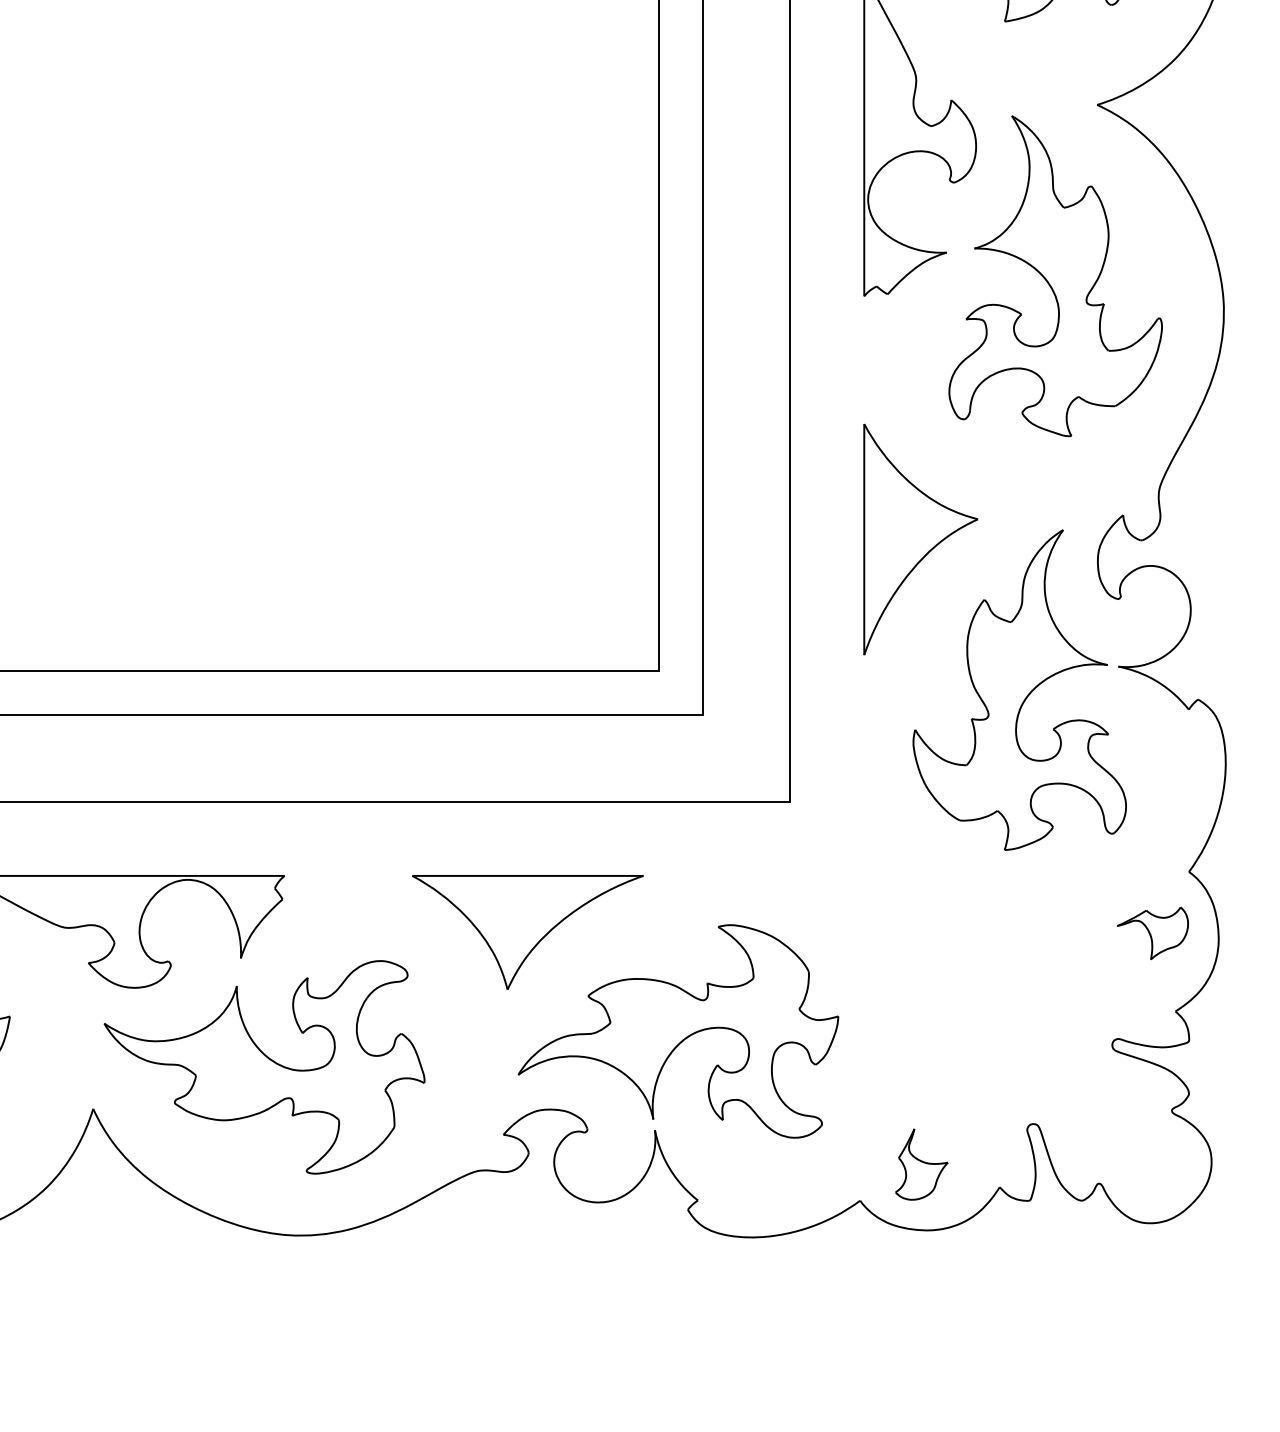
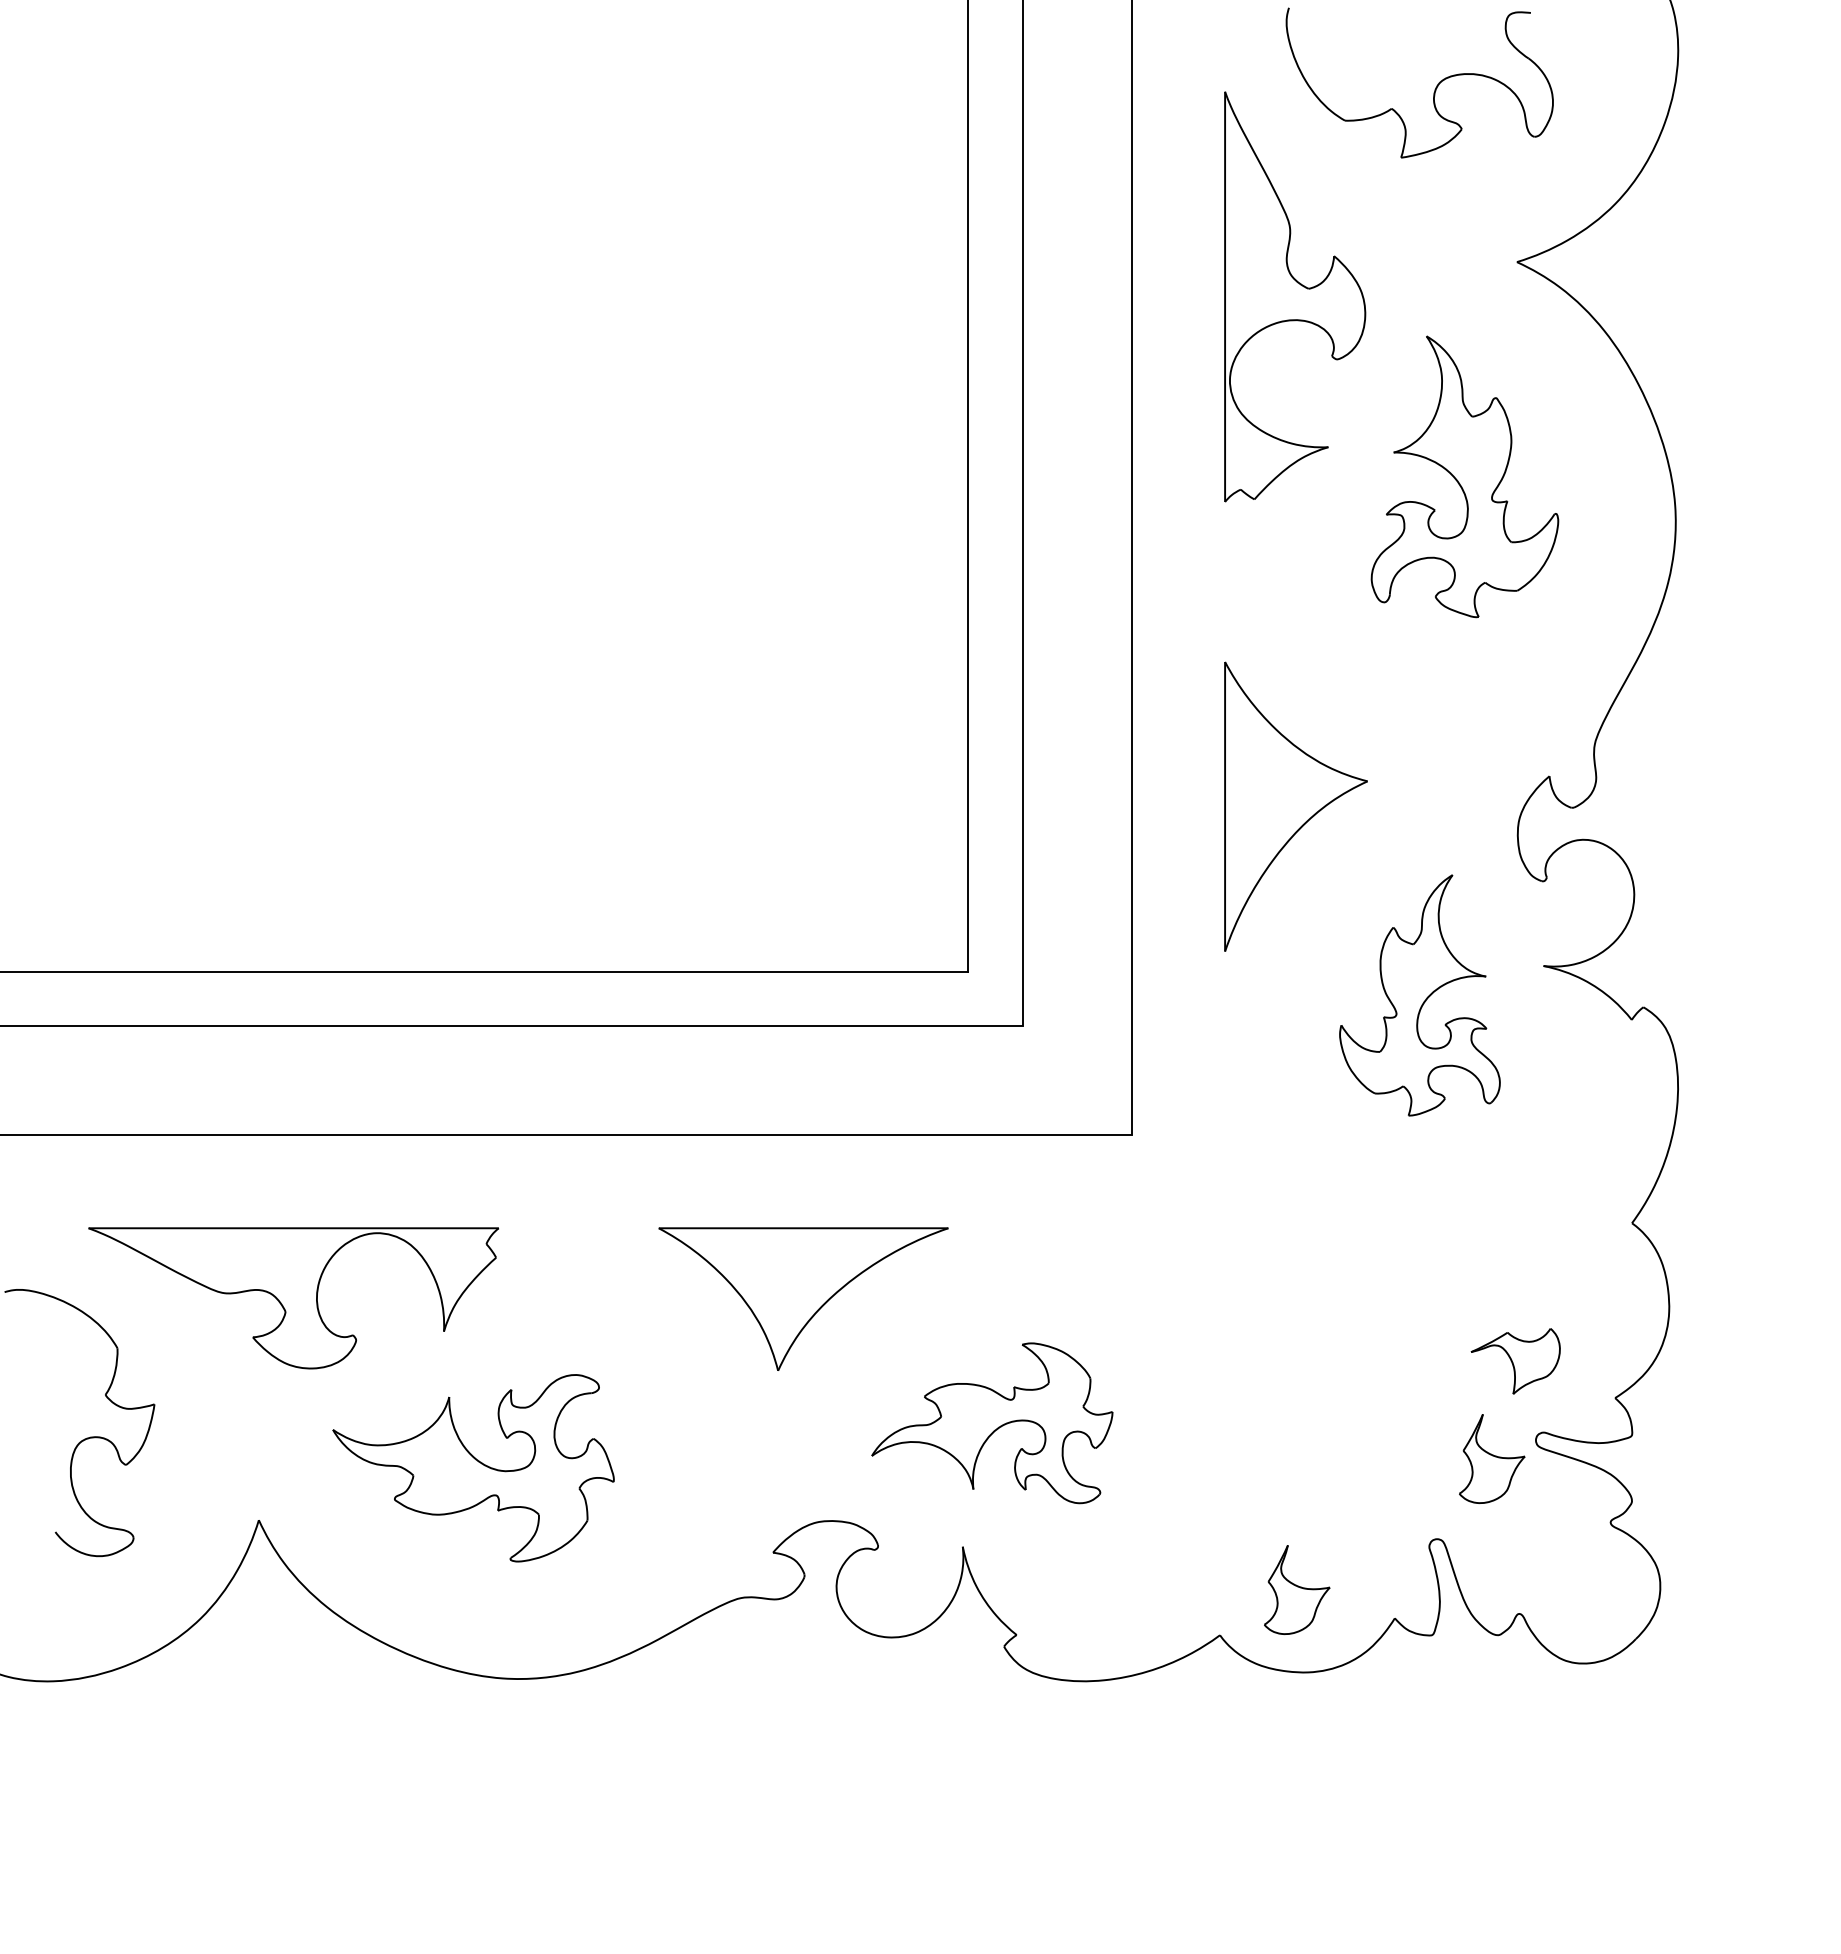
part: (1055, 276) -> (1464, 476), size x0.7
part: (1019, 690) -> (1419, 995), size x0.6
part: (1152, 933) -> (1515, 1361), moved
part: (678, 1031) -> (992, 1423), size x0.6
part: (1077, 1059) -> (1492, 1458), added
part: (264, 1067) -> (473, 1468), size x0.7

